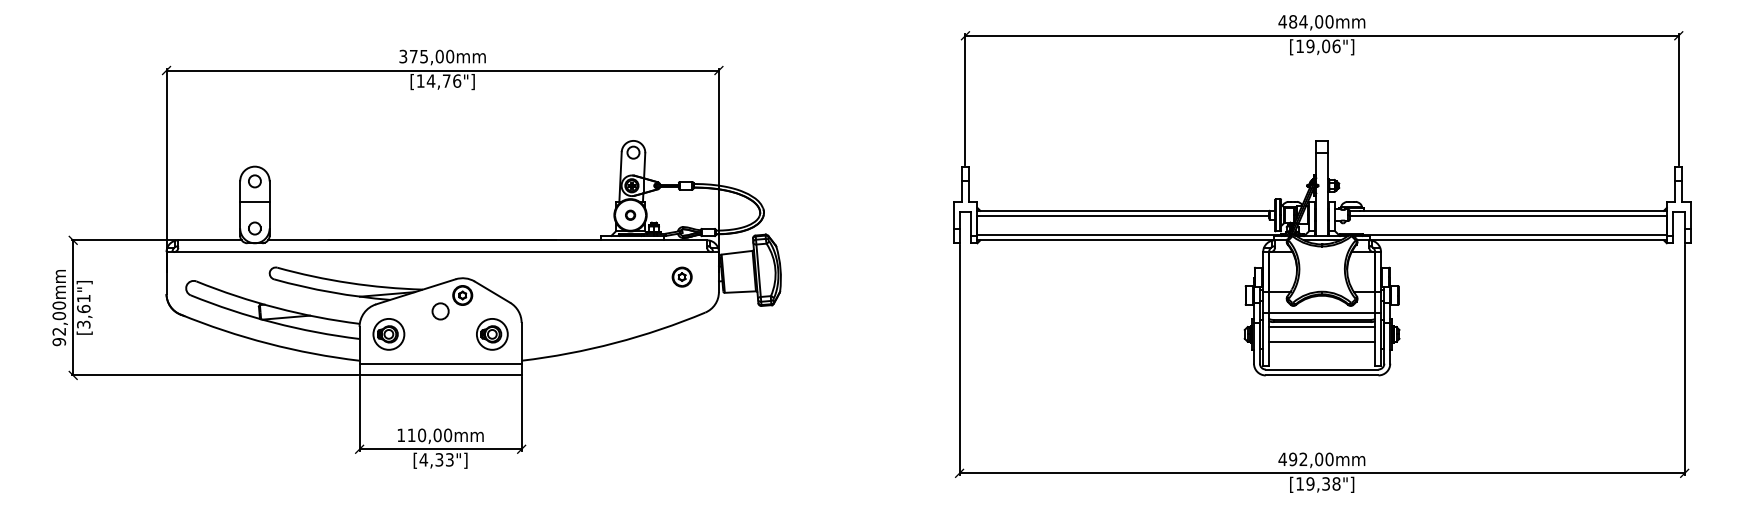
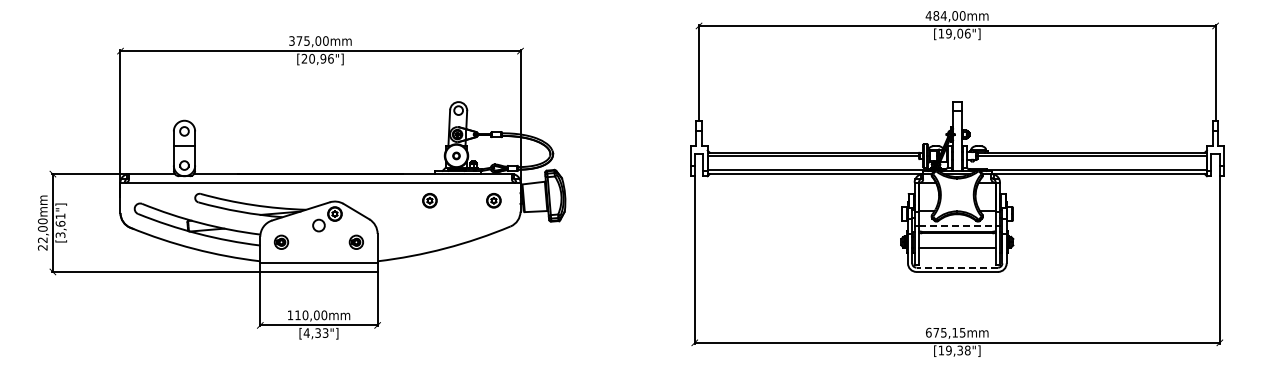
text: (433, 80) -> (313, 58), [14,76"] -> [20,96"]
part: (593, 276) -> (429, 200), added
line: (1322, 312) -> (957, 226), solid -> dashed
line: (1320, 326) -> (956, 236), removed
part: (388, 334) -> (281, 242), size x0.6
part: (492, 334) -> (356, 242), size x0.6
text: (58, 341) -> (42, 247), 92,00mm -> 22,00mm
line: (1322, 369) -> (957, 267), solid -> dashed
text: (1305, 459) -> (945, 332), 492,00mm -> 675,15mm

